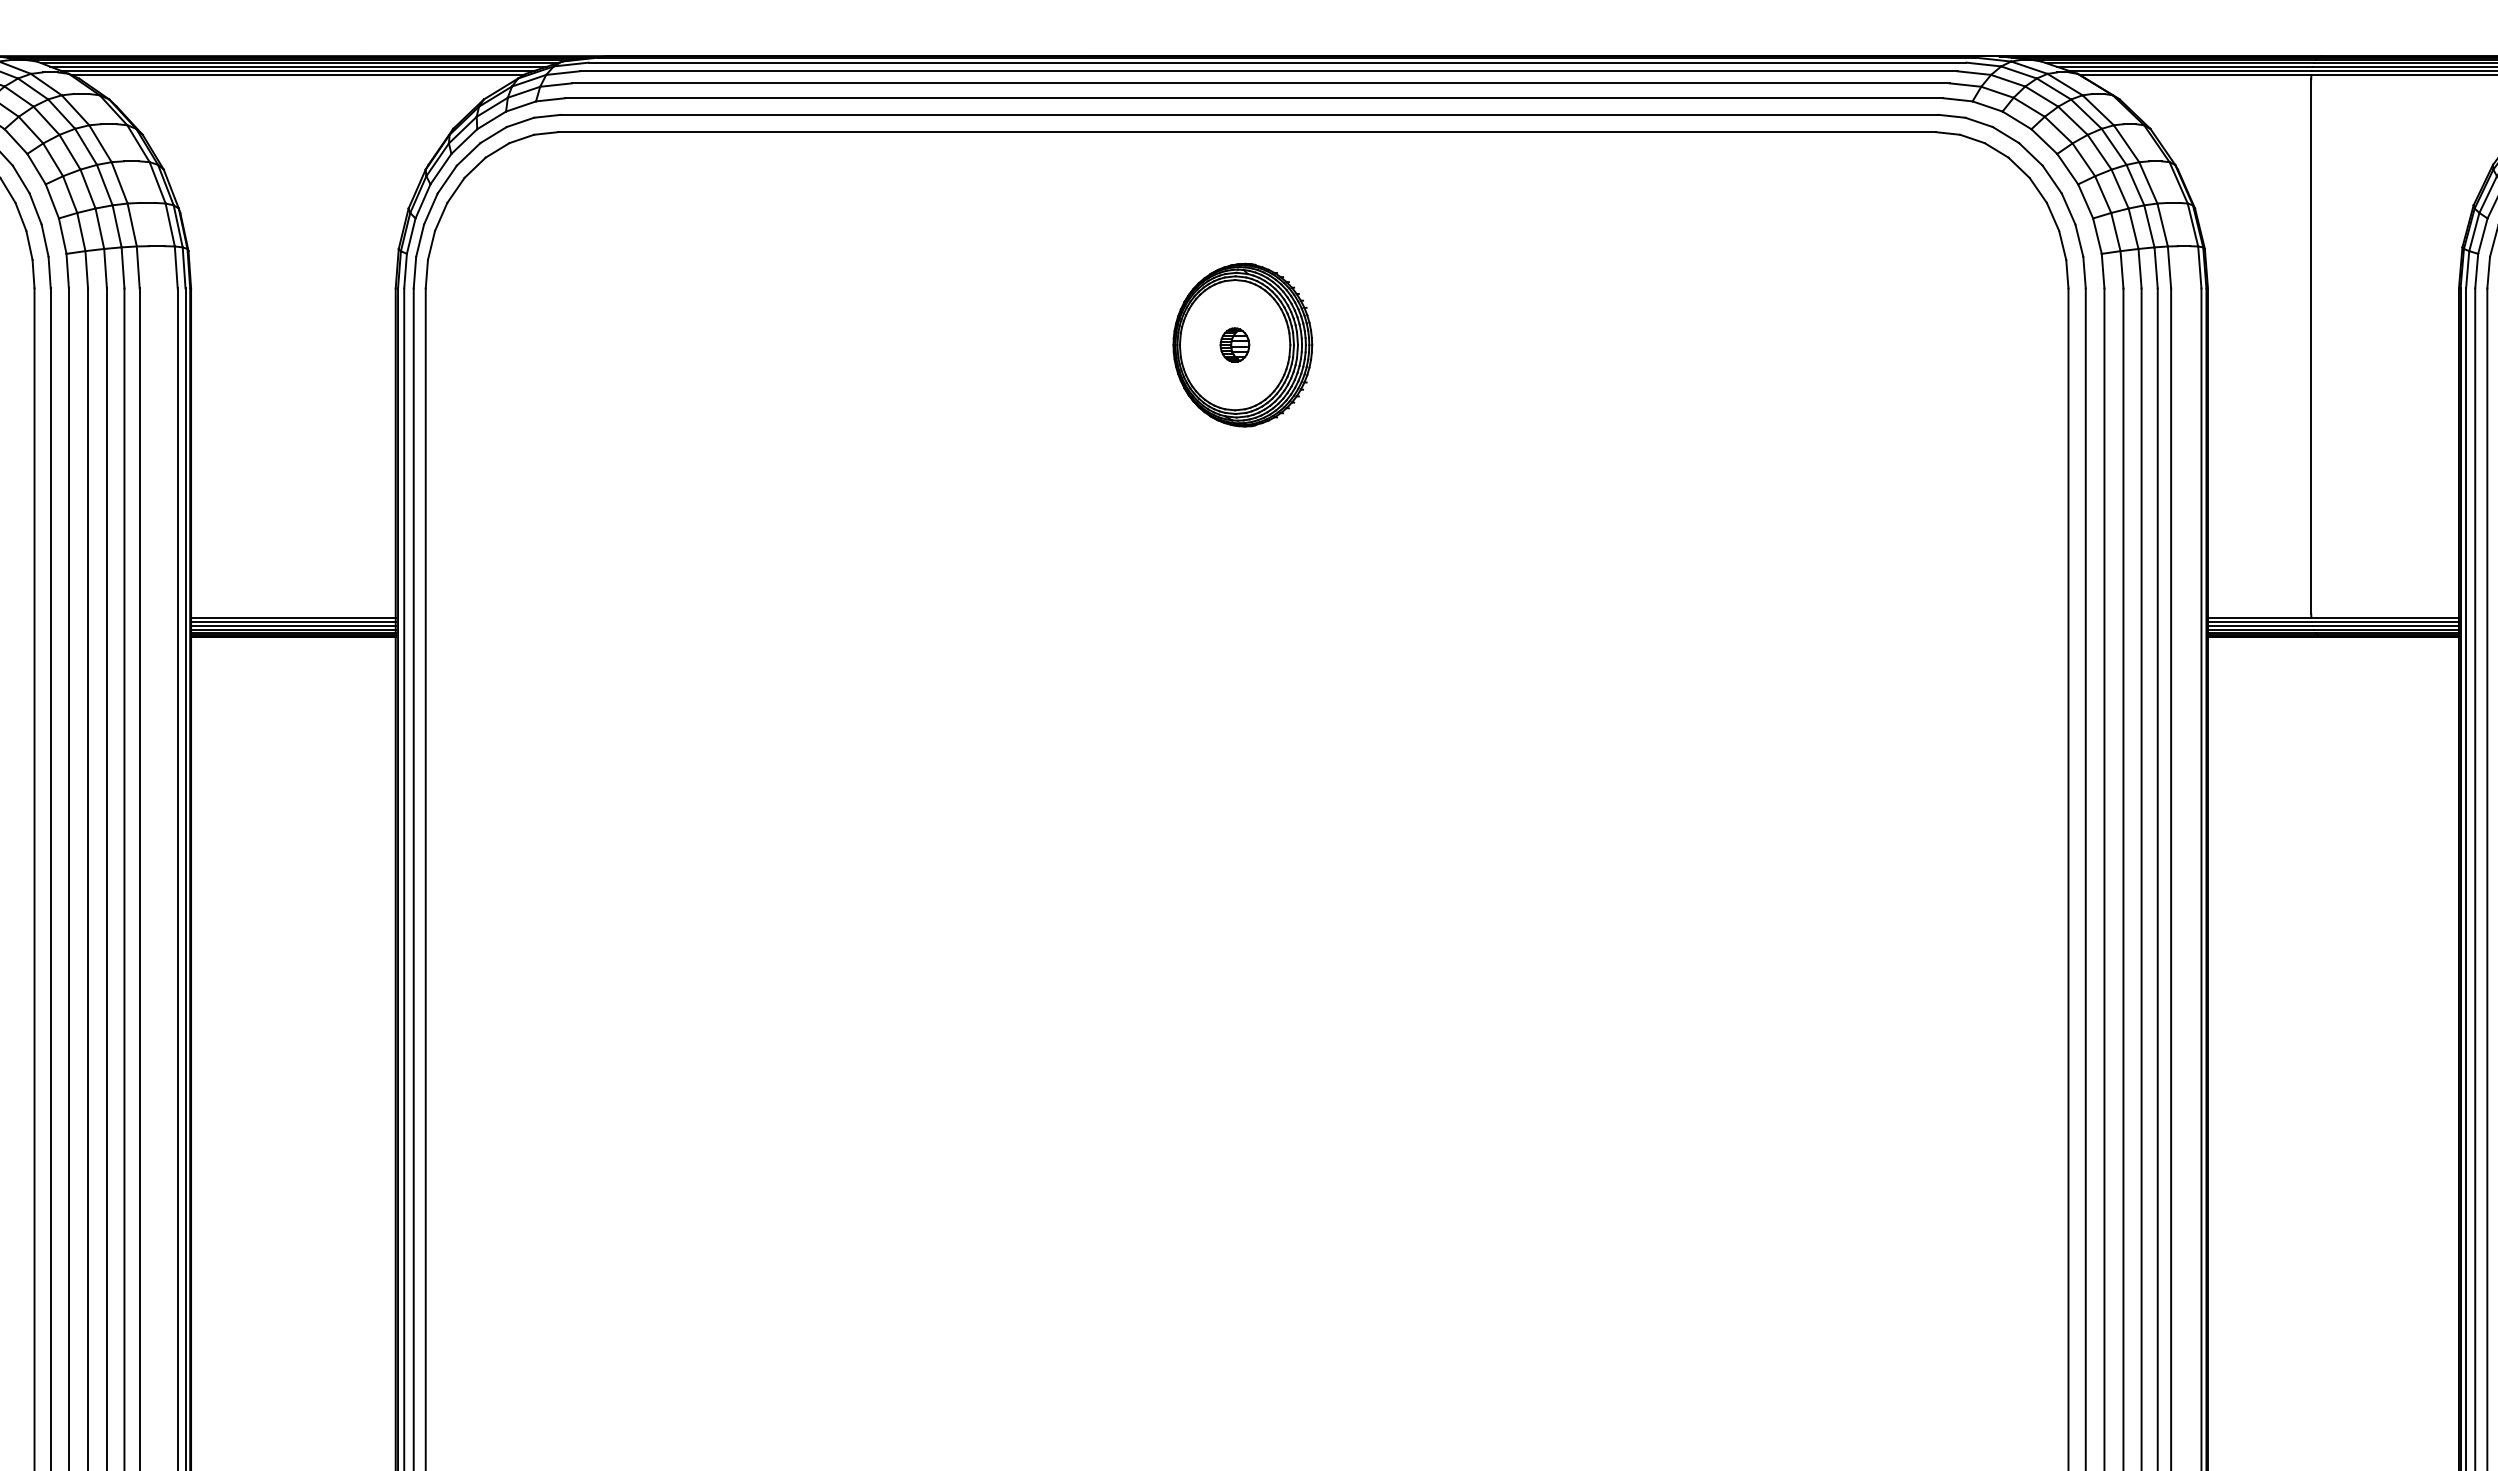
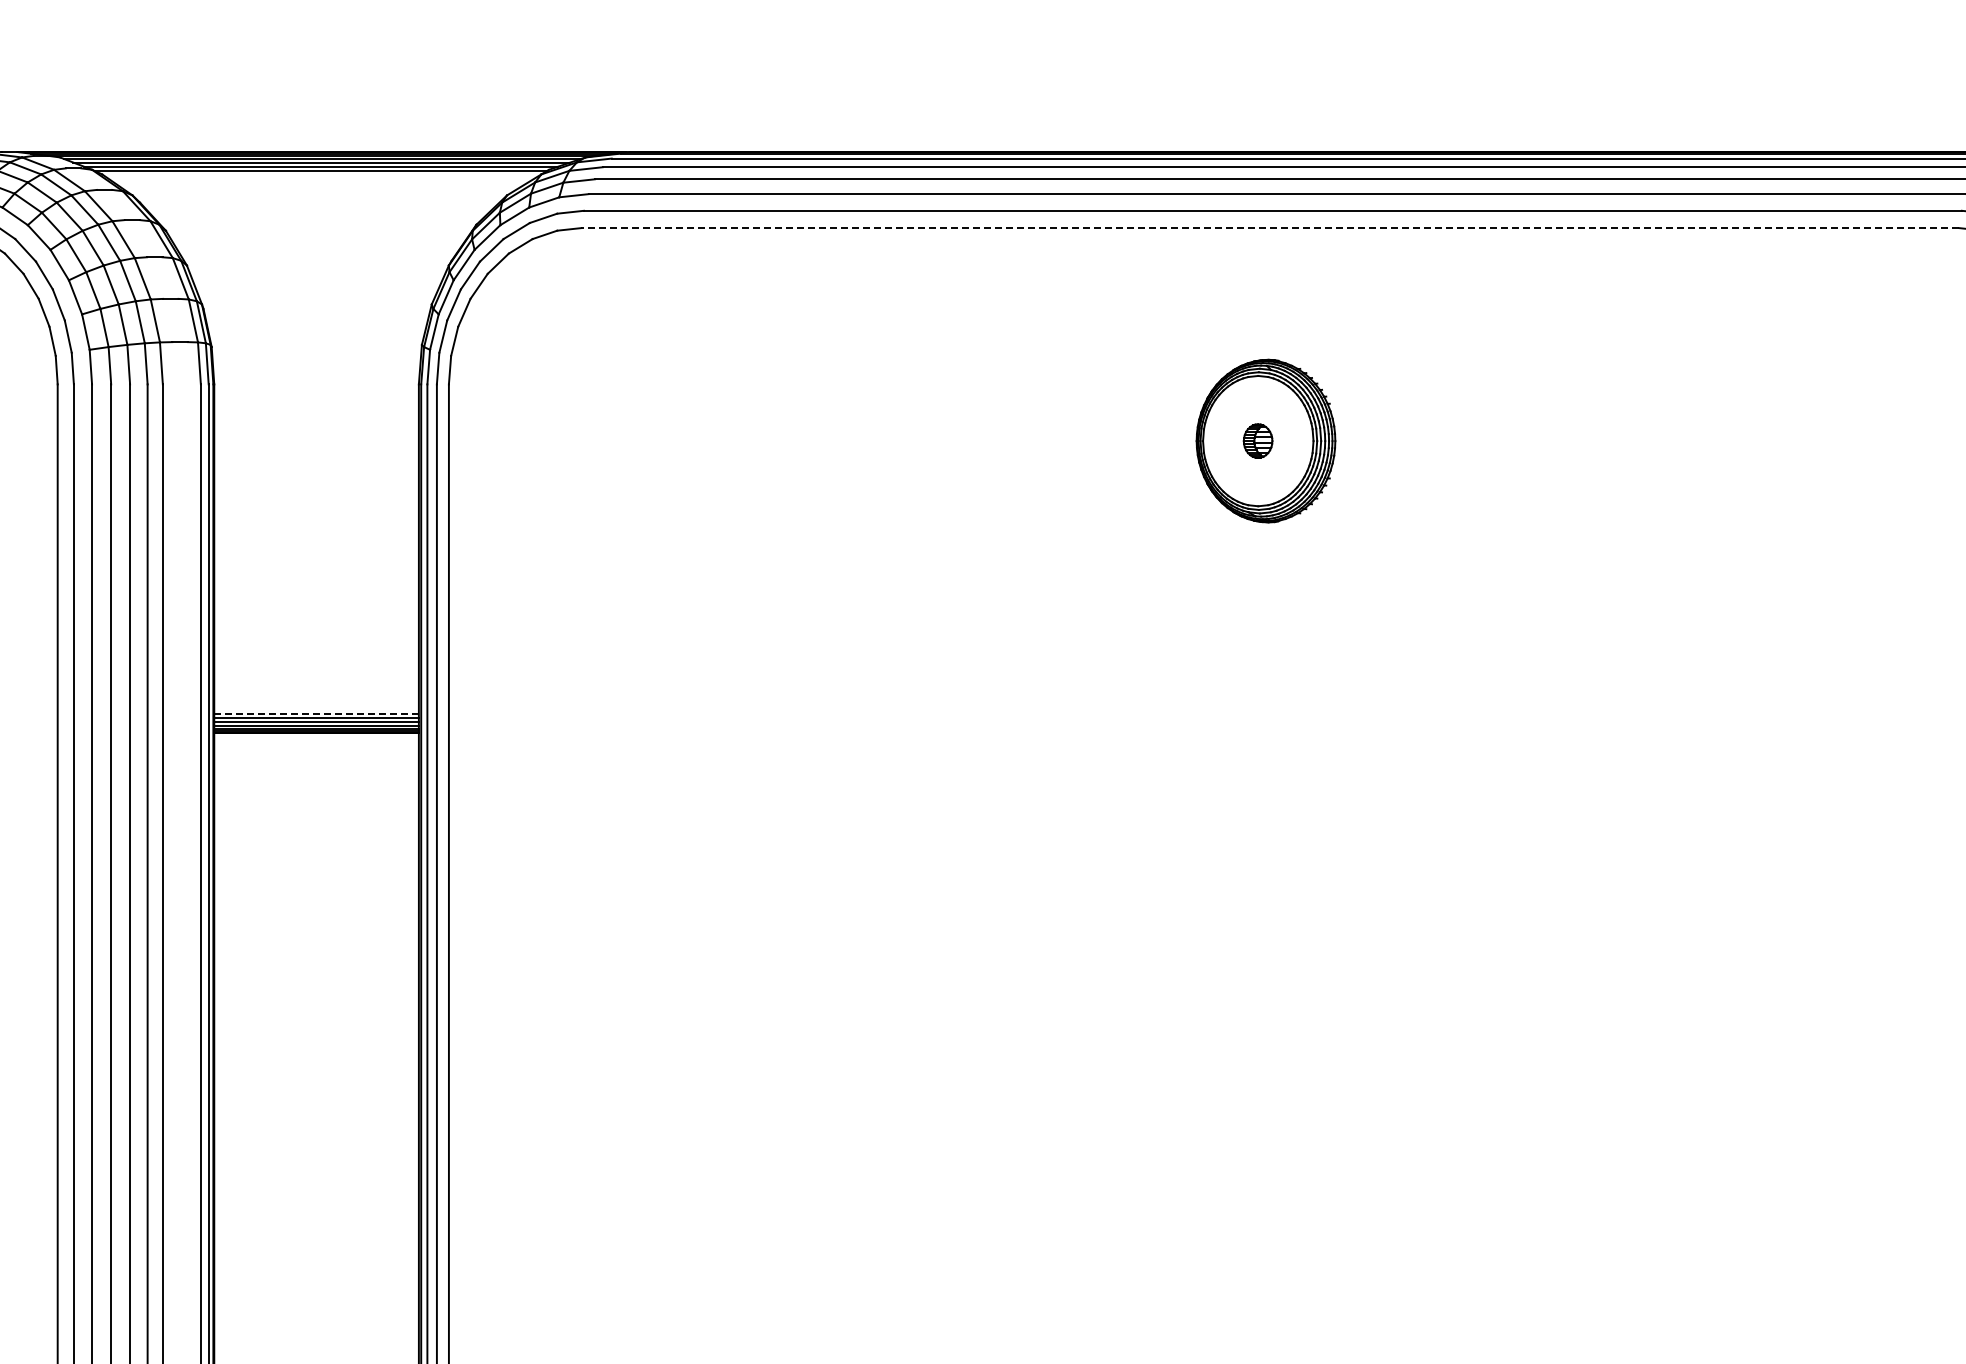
line: (1247, 132) -> (1270, 228), solid -> dashed
line: (293, 617) -> (316, 713), solid -> dashed

